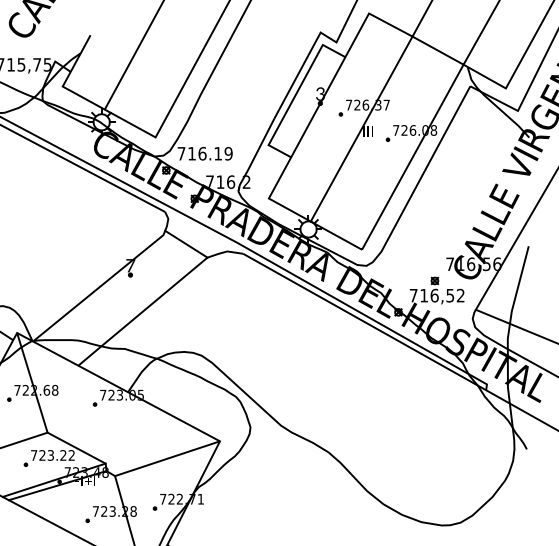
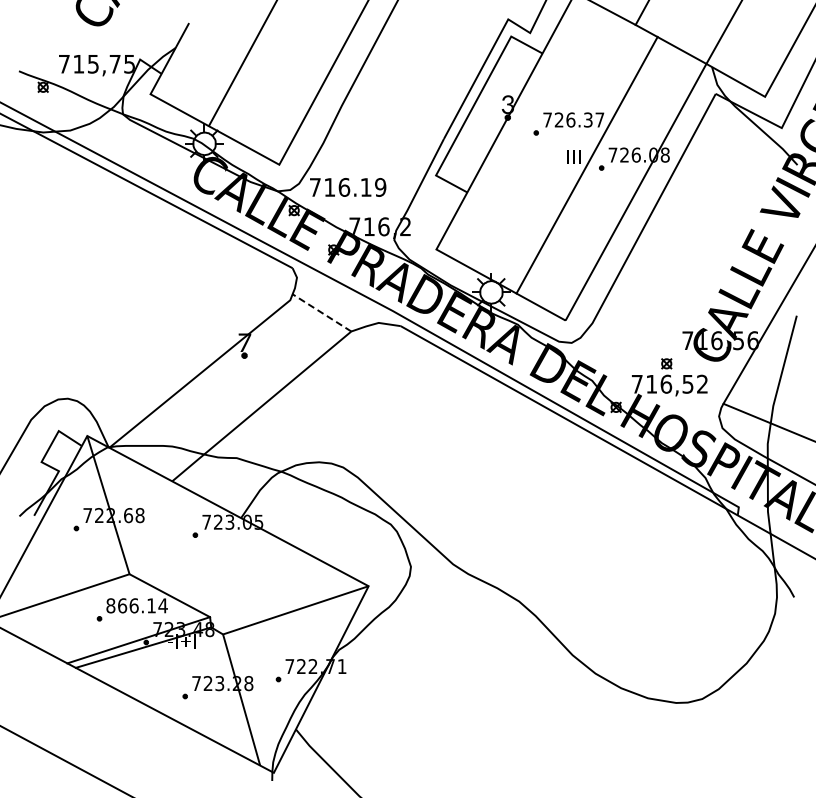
line: (361, 128) -> (586, 164), moved
line: (186, 243) -> (321, 312), solid -> dashed
text: (52, 455) -> (136, 605), 723.22 -> 866.14

